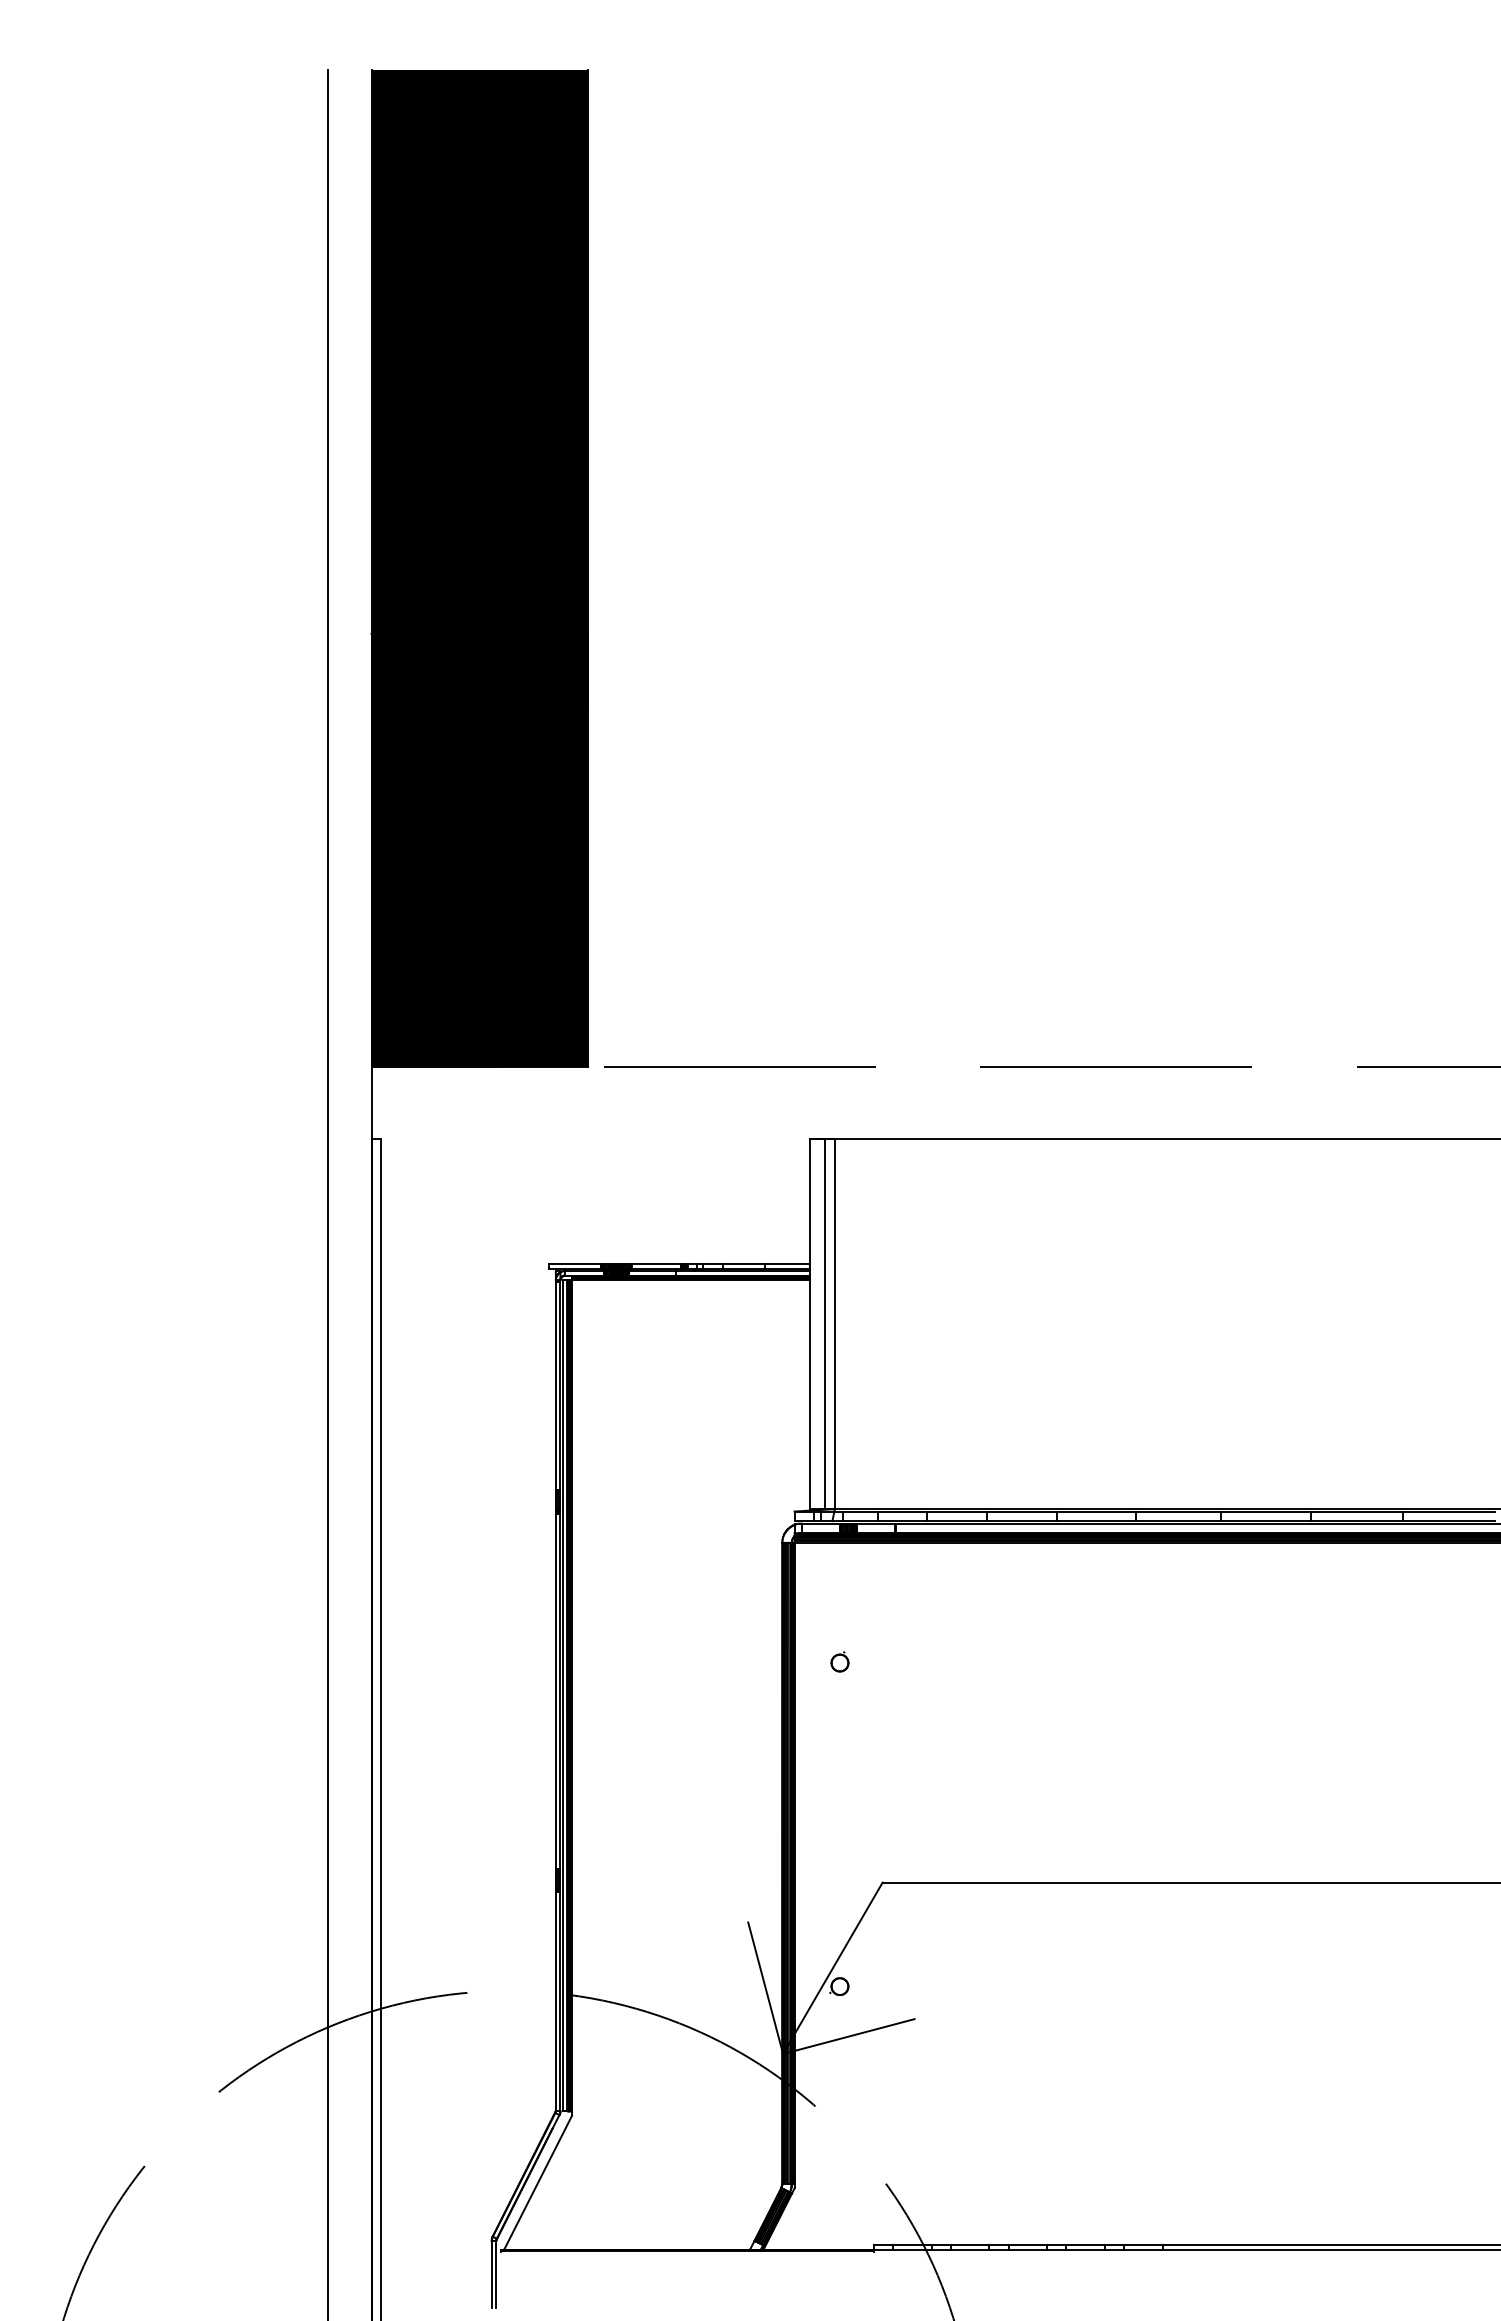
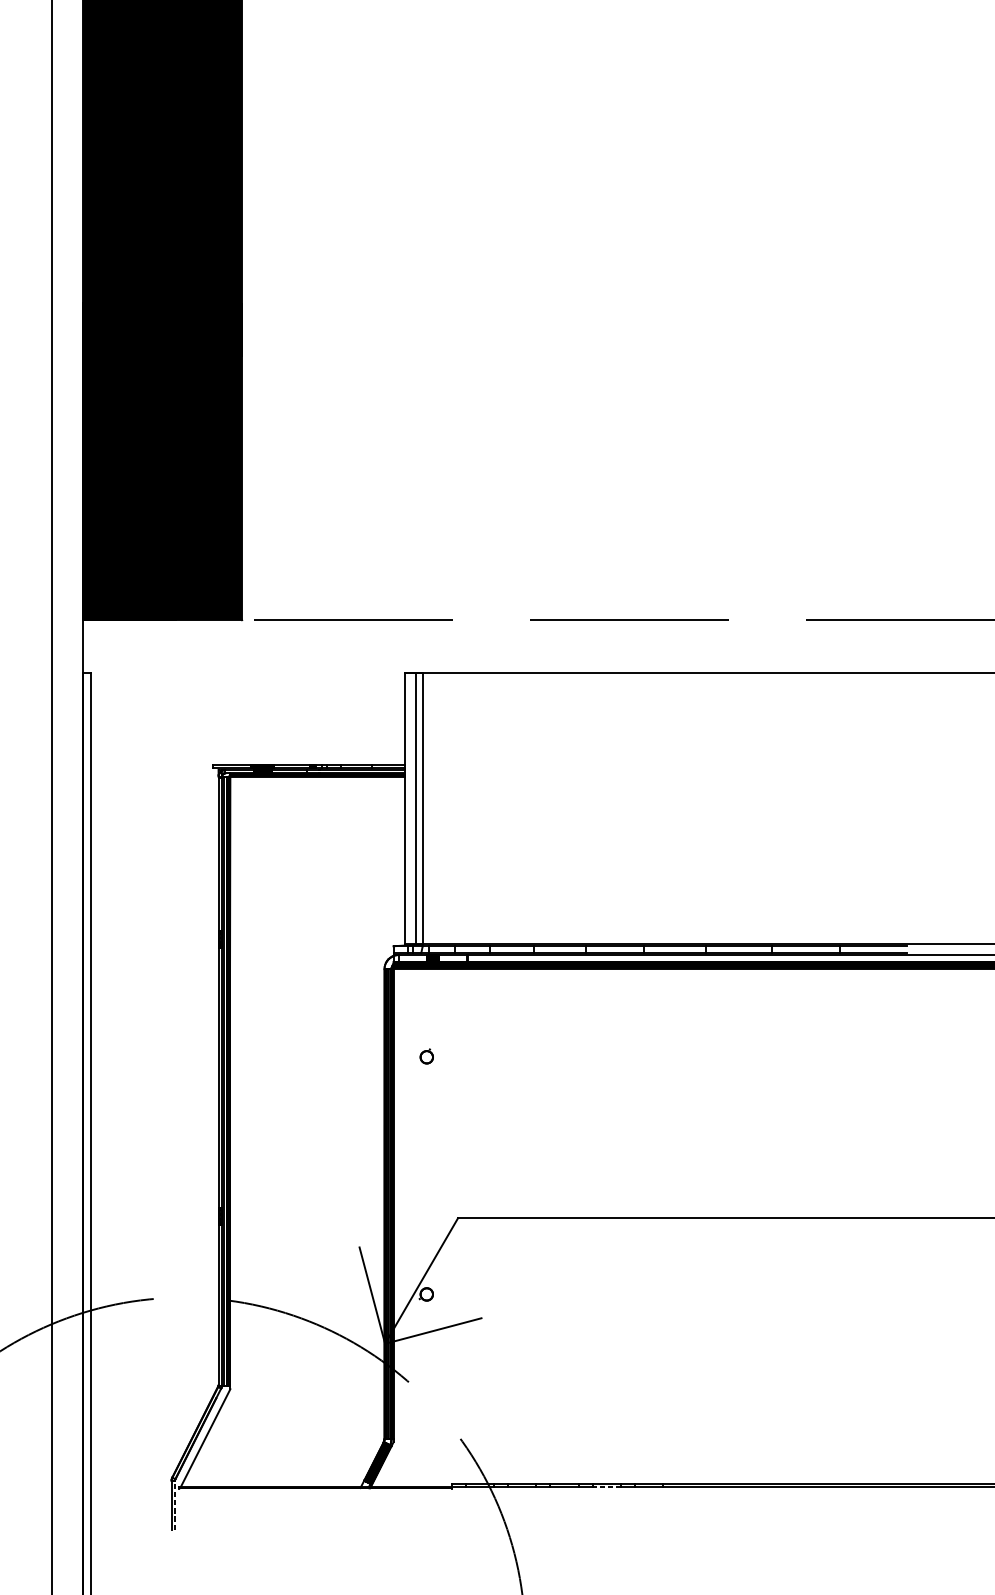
line: (1085, 2249) -> (606, 1487), solid -> dashed
line: (496, 2273) -> (175, 1504), solid -> dashed

